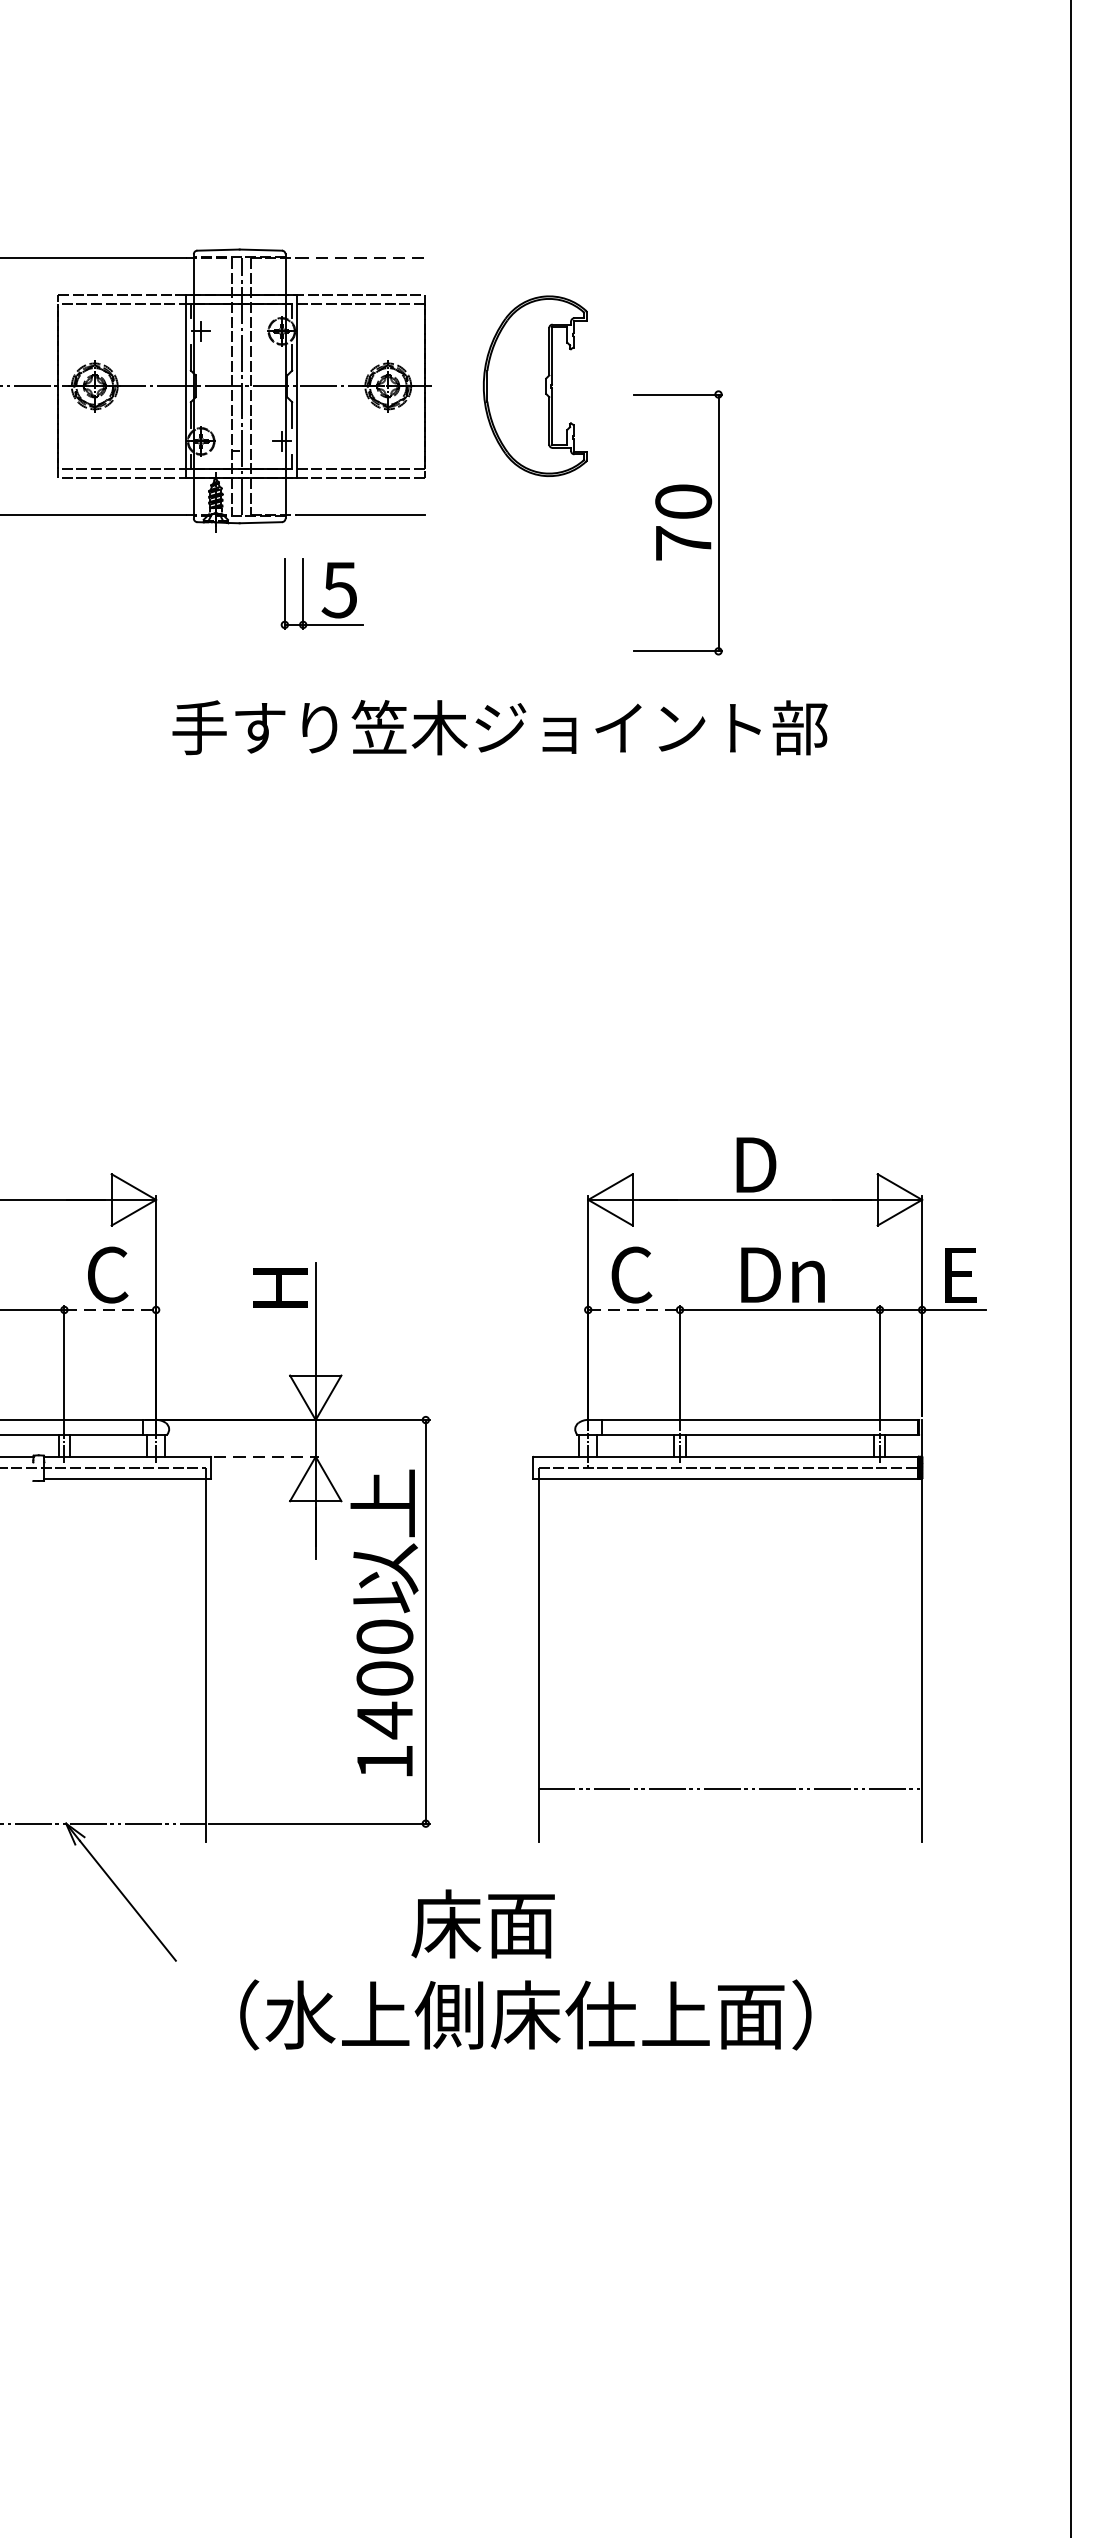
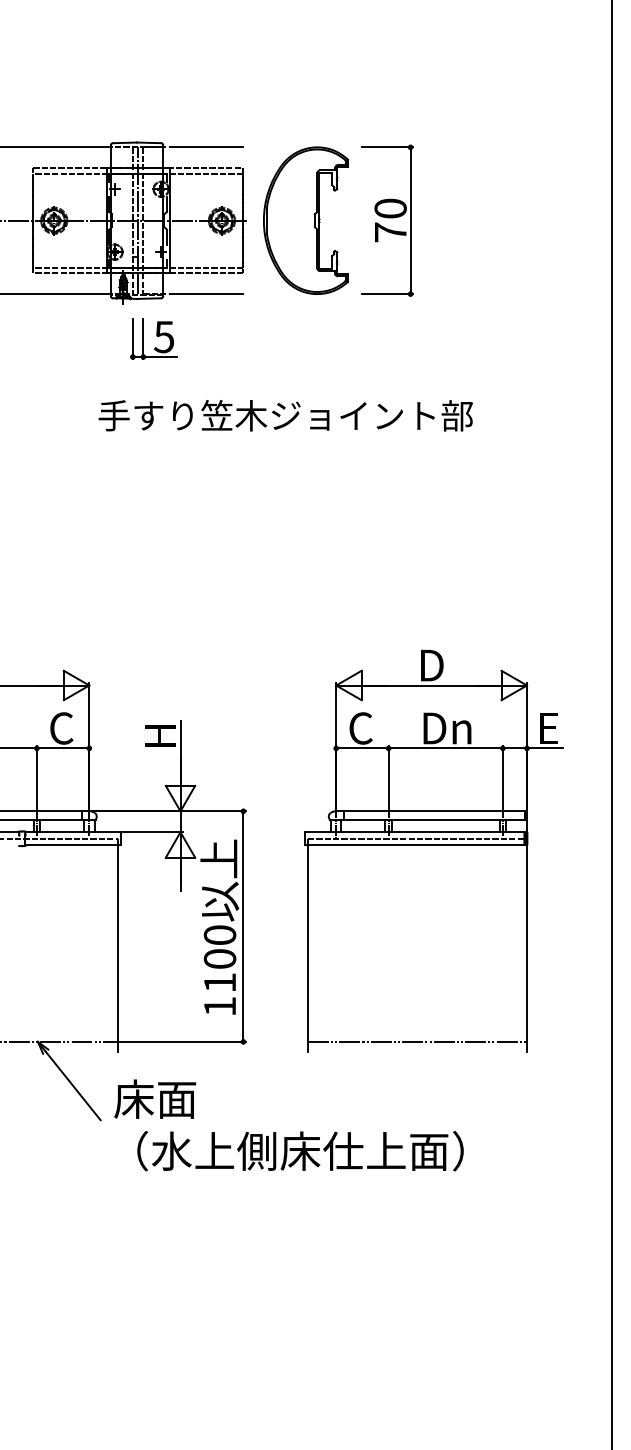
line: (361, 258) -> (206, 147), dashed -> solid
part: (534, 385) -> (305, 220), size x1.43
part: (678, 522) -> (387, 220), moved
part: (320, 592) -> (153, 338), moved
line: (110, 1310) -> (63, 748), dashed -> solid
line: (634, 1310) -> (362, 748), dashed -> solid
line: (268, 1457) -> (153, 832), dashed -> solid
text: (383, 1719) -> (219, 982), 1400 -> 1100
line: (728, 1787) -> (416, 1041), moved
text: (483, 1922) -> (155, 1098), moved

